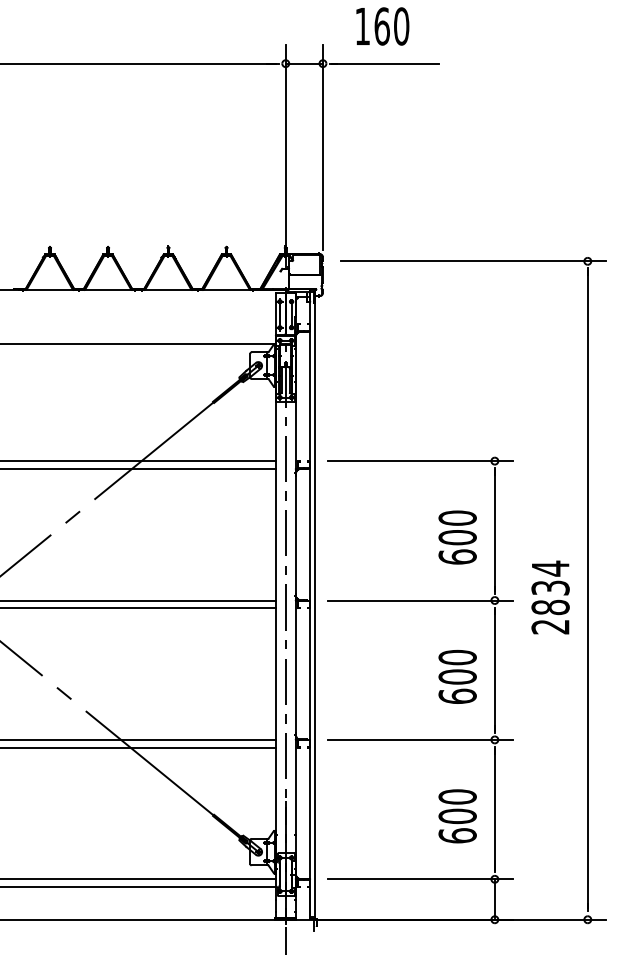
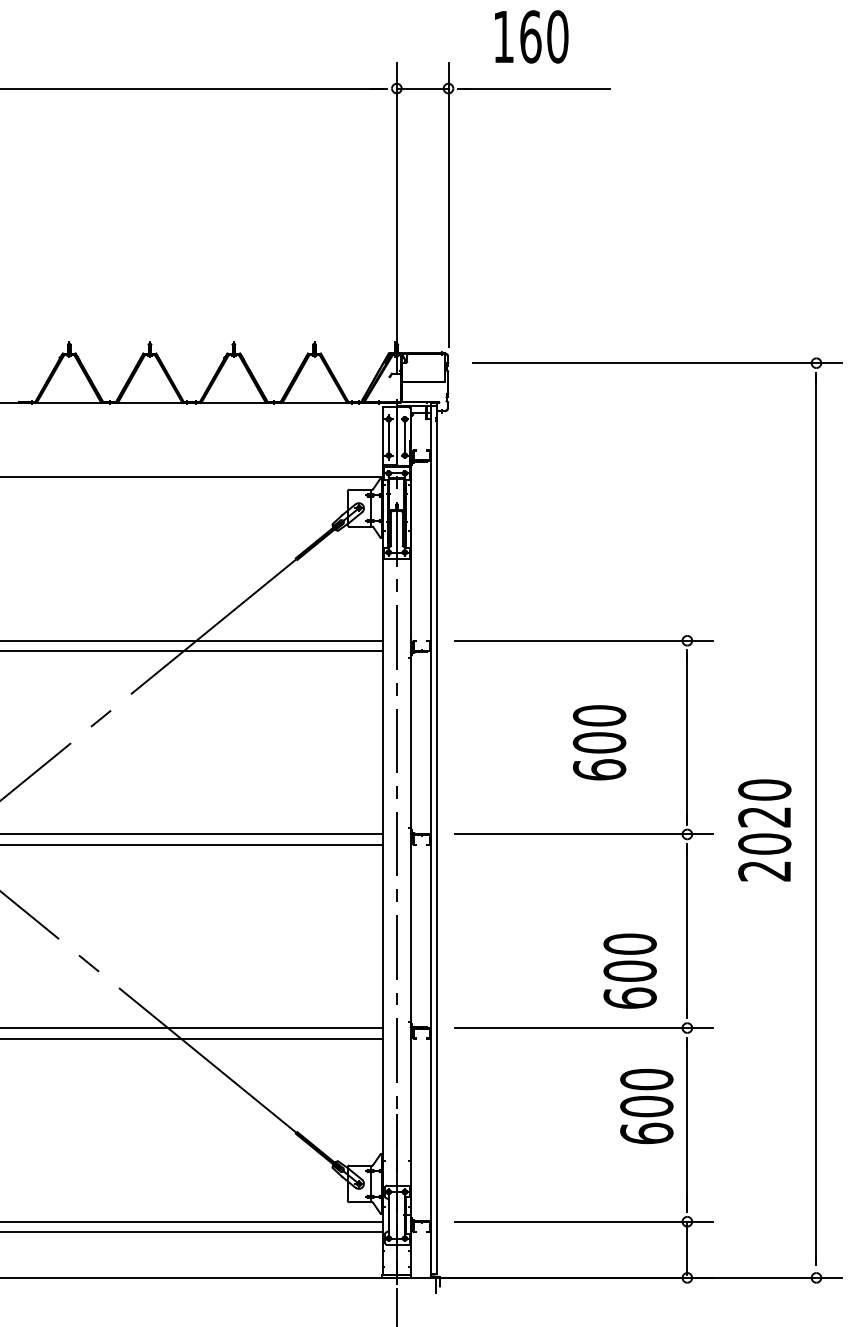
text: (457, 537) -> (599, 742), moved
text: (550, 587) -> (764, 816), 2834 -> 2020
text: (457, 676) -> (629, 970), moved
text: (457, 816) -> (646, 1106), moved

